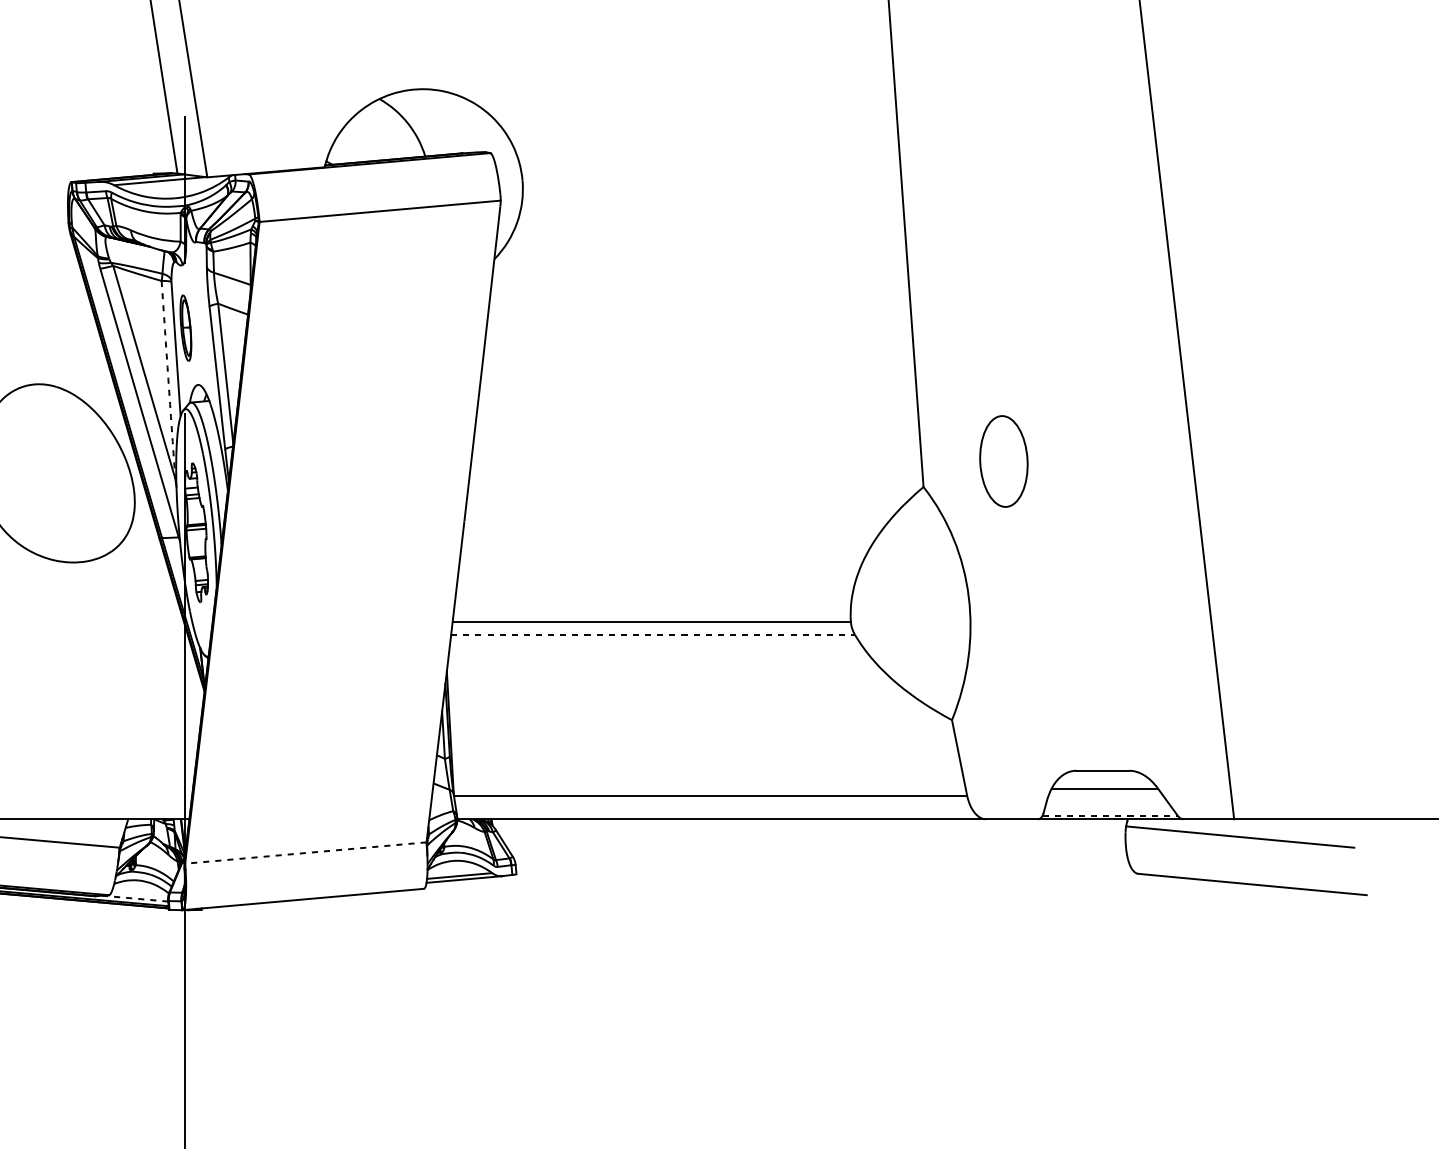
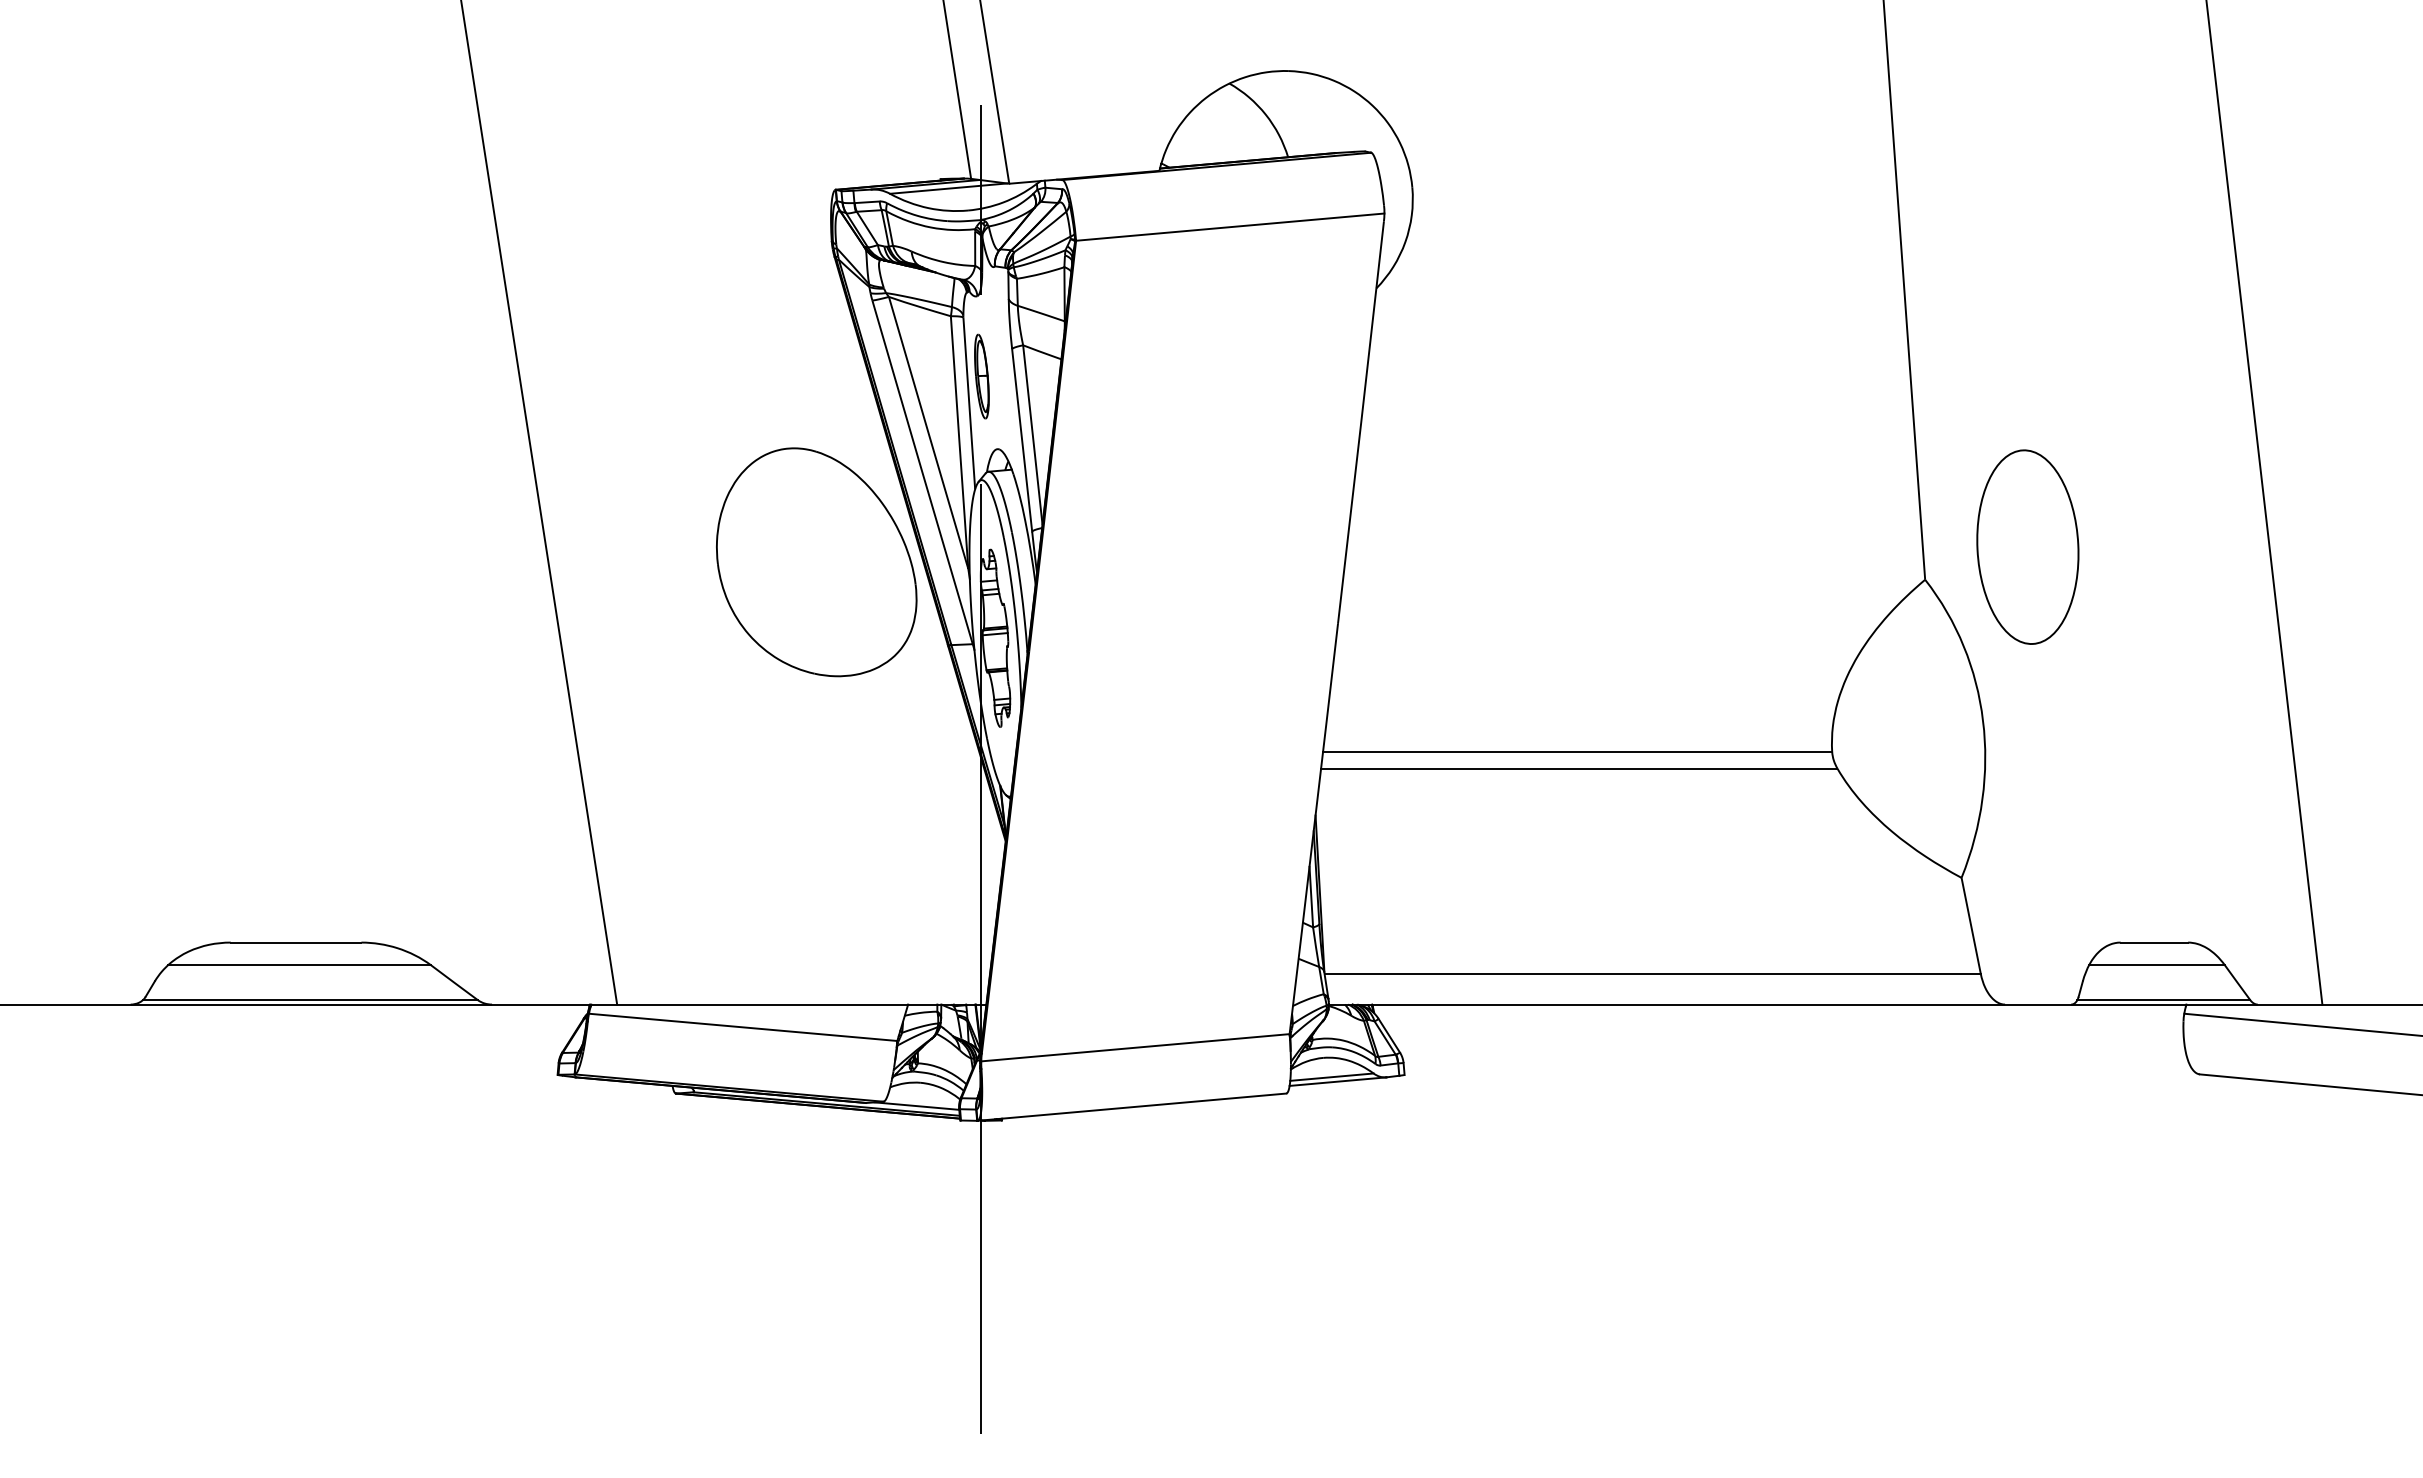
arc: (168, 379) -> (959, 442), dashed -> solid
part: (1003, 461) -> (2027, 546), size x1.67
line: (653, 634) -> (1579, 768), dashed -> solid
line: (1110, 816) -> (2164, 1000), dashed -> solid
line: (306, 852) -> (1135, 1047), dashed -> solid
line: (135, 898) -> (917, 1106), dashed -> solid

